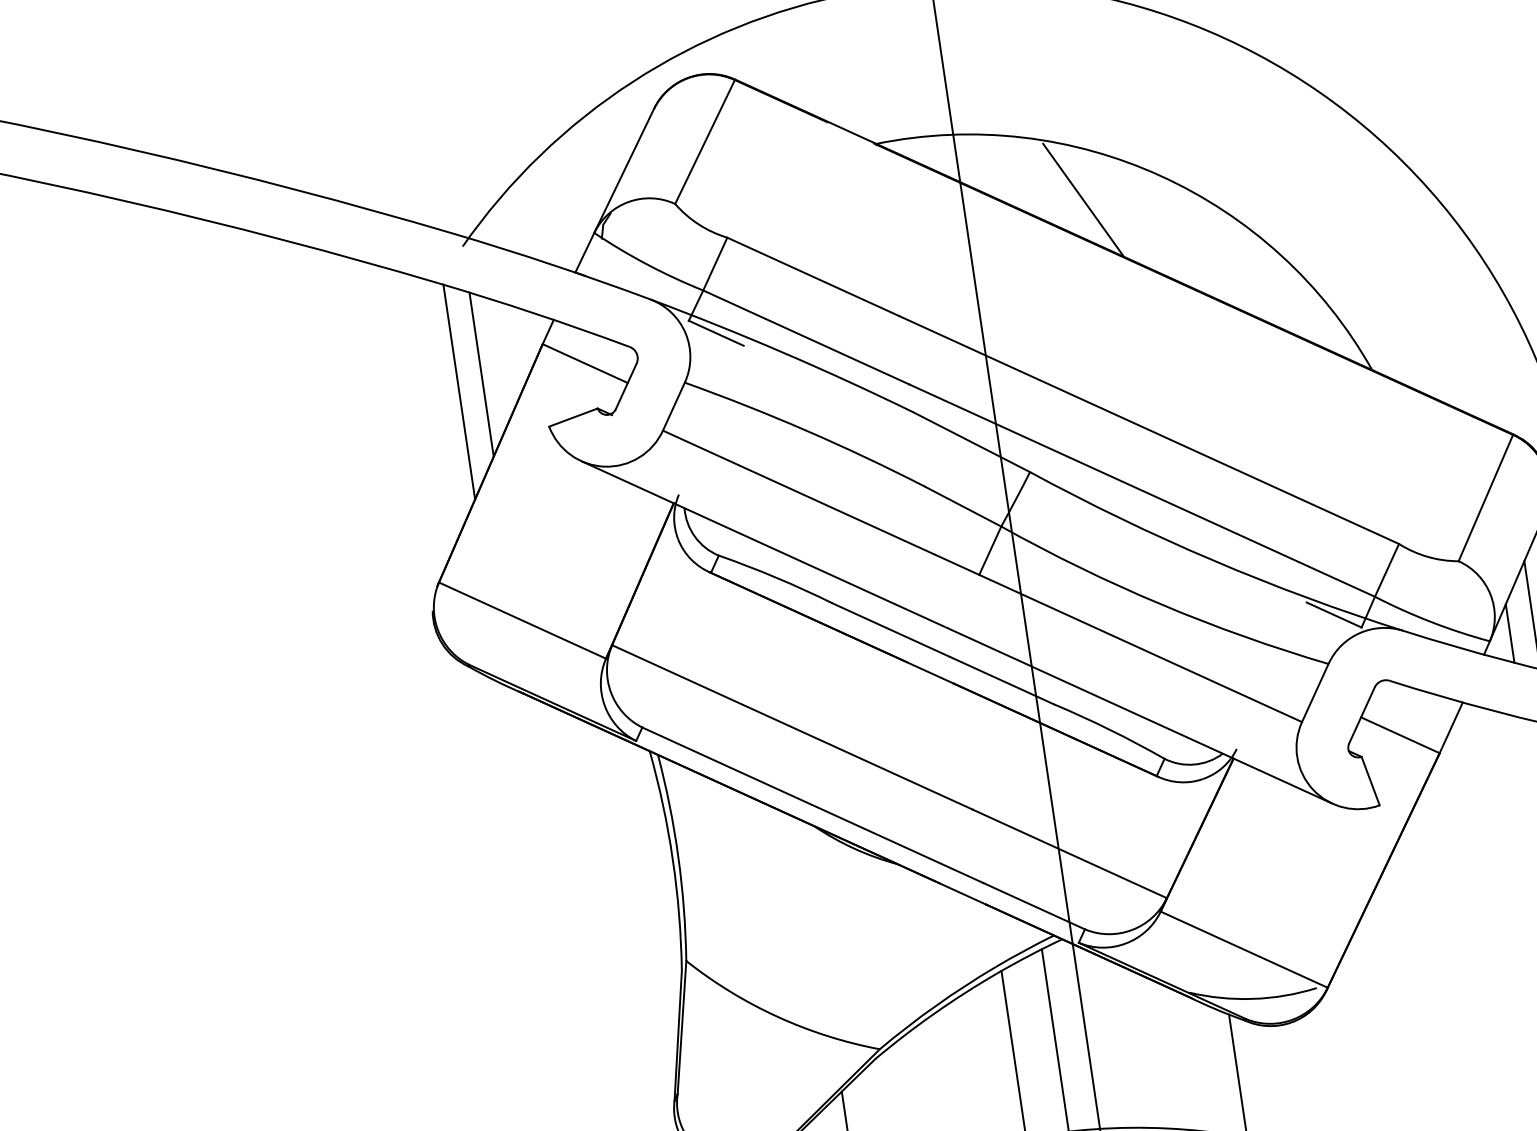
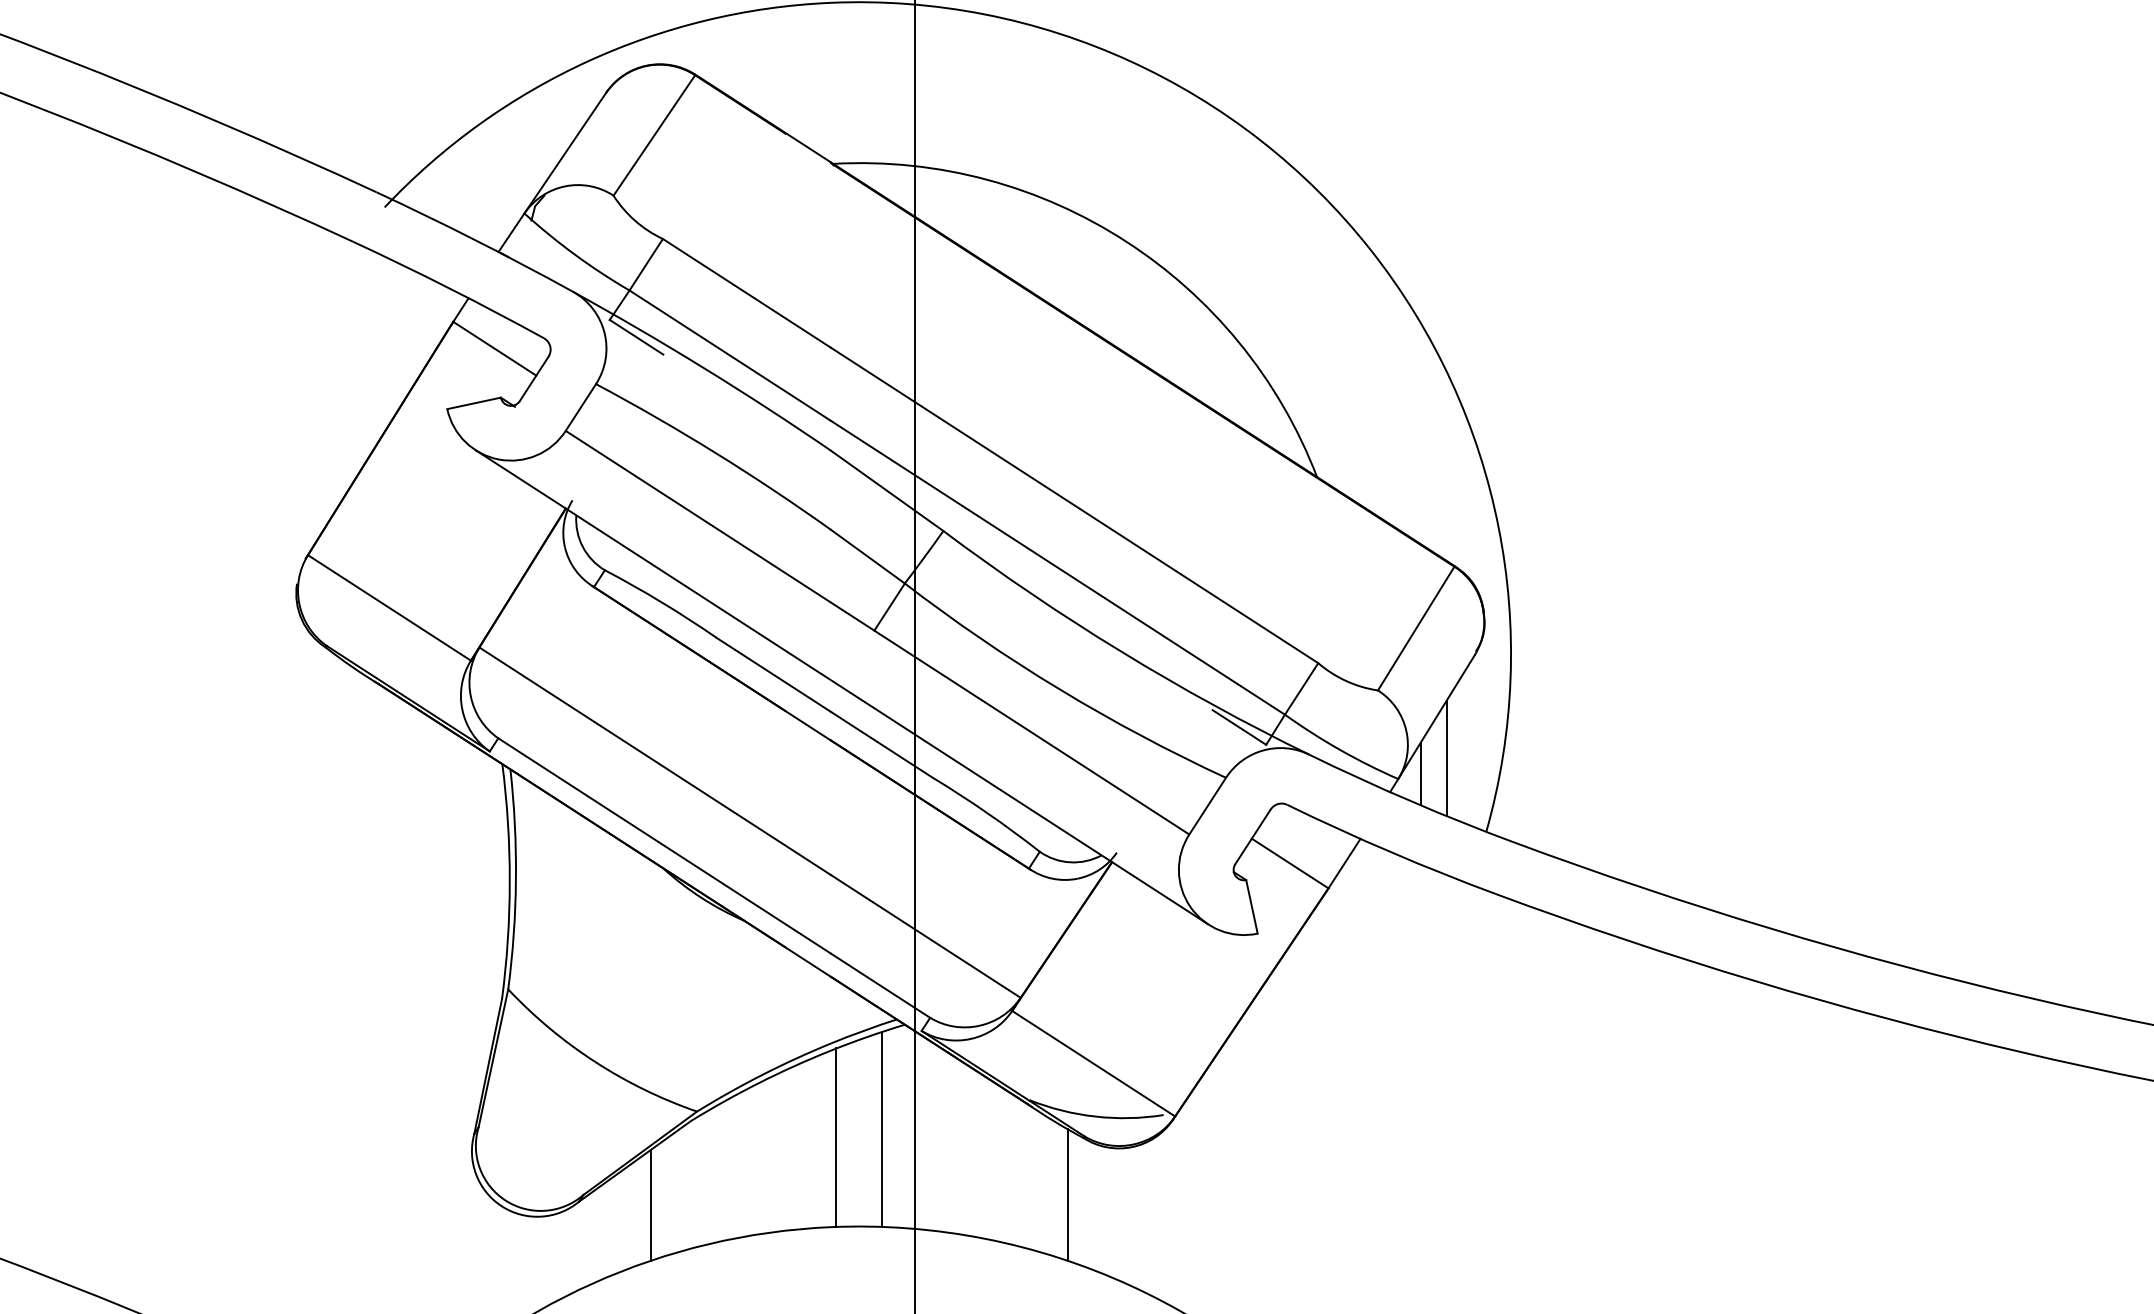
line: (1082, 200) -> (1040, 254), removed
line: (481, 373) -> (384, 343), removed
line: (459, 391) -> (358, 358), removed

